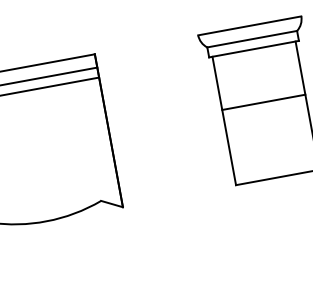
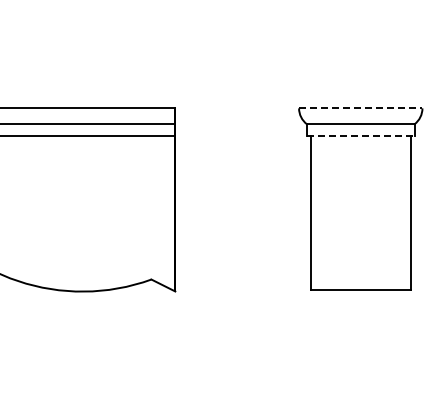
line: (249, 26) -> (360, 108), solid -> dashed
line: (253, 49) -> (360, 136), solid -> dashed
line: (263, 102) -> (360, 199), removed

